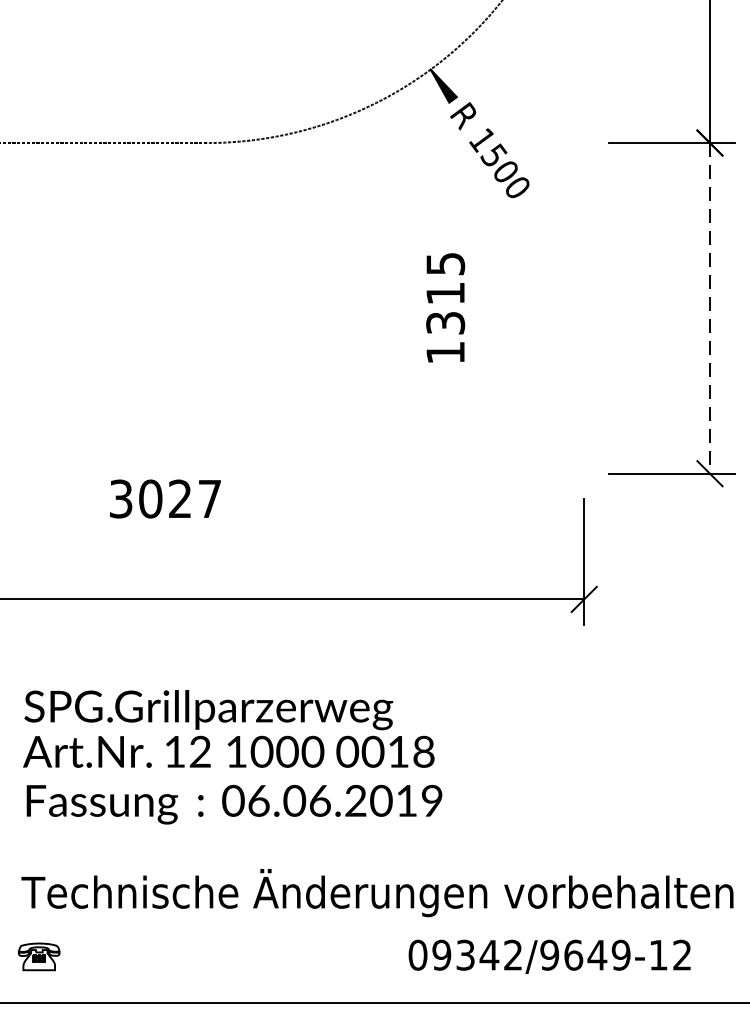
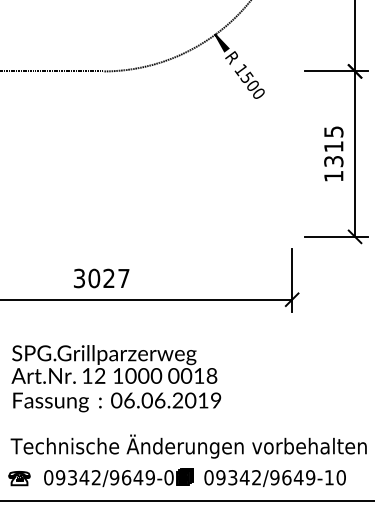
text: (444, 307) -> (333, 153), moved
line: (710, 309) -> (355, 154), dashed -> solid
text: (165, 499) -> (101, 278), moved
part: (237, 954) -> (118, 477), added
text: (680, 954) -> (340, 477), 09342/9649-12 -> 09342/9649-10

